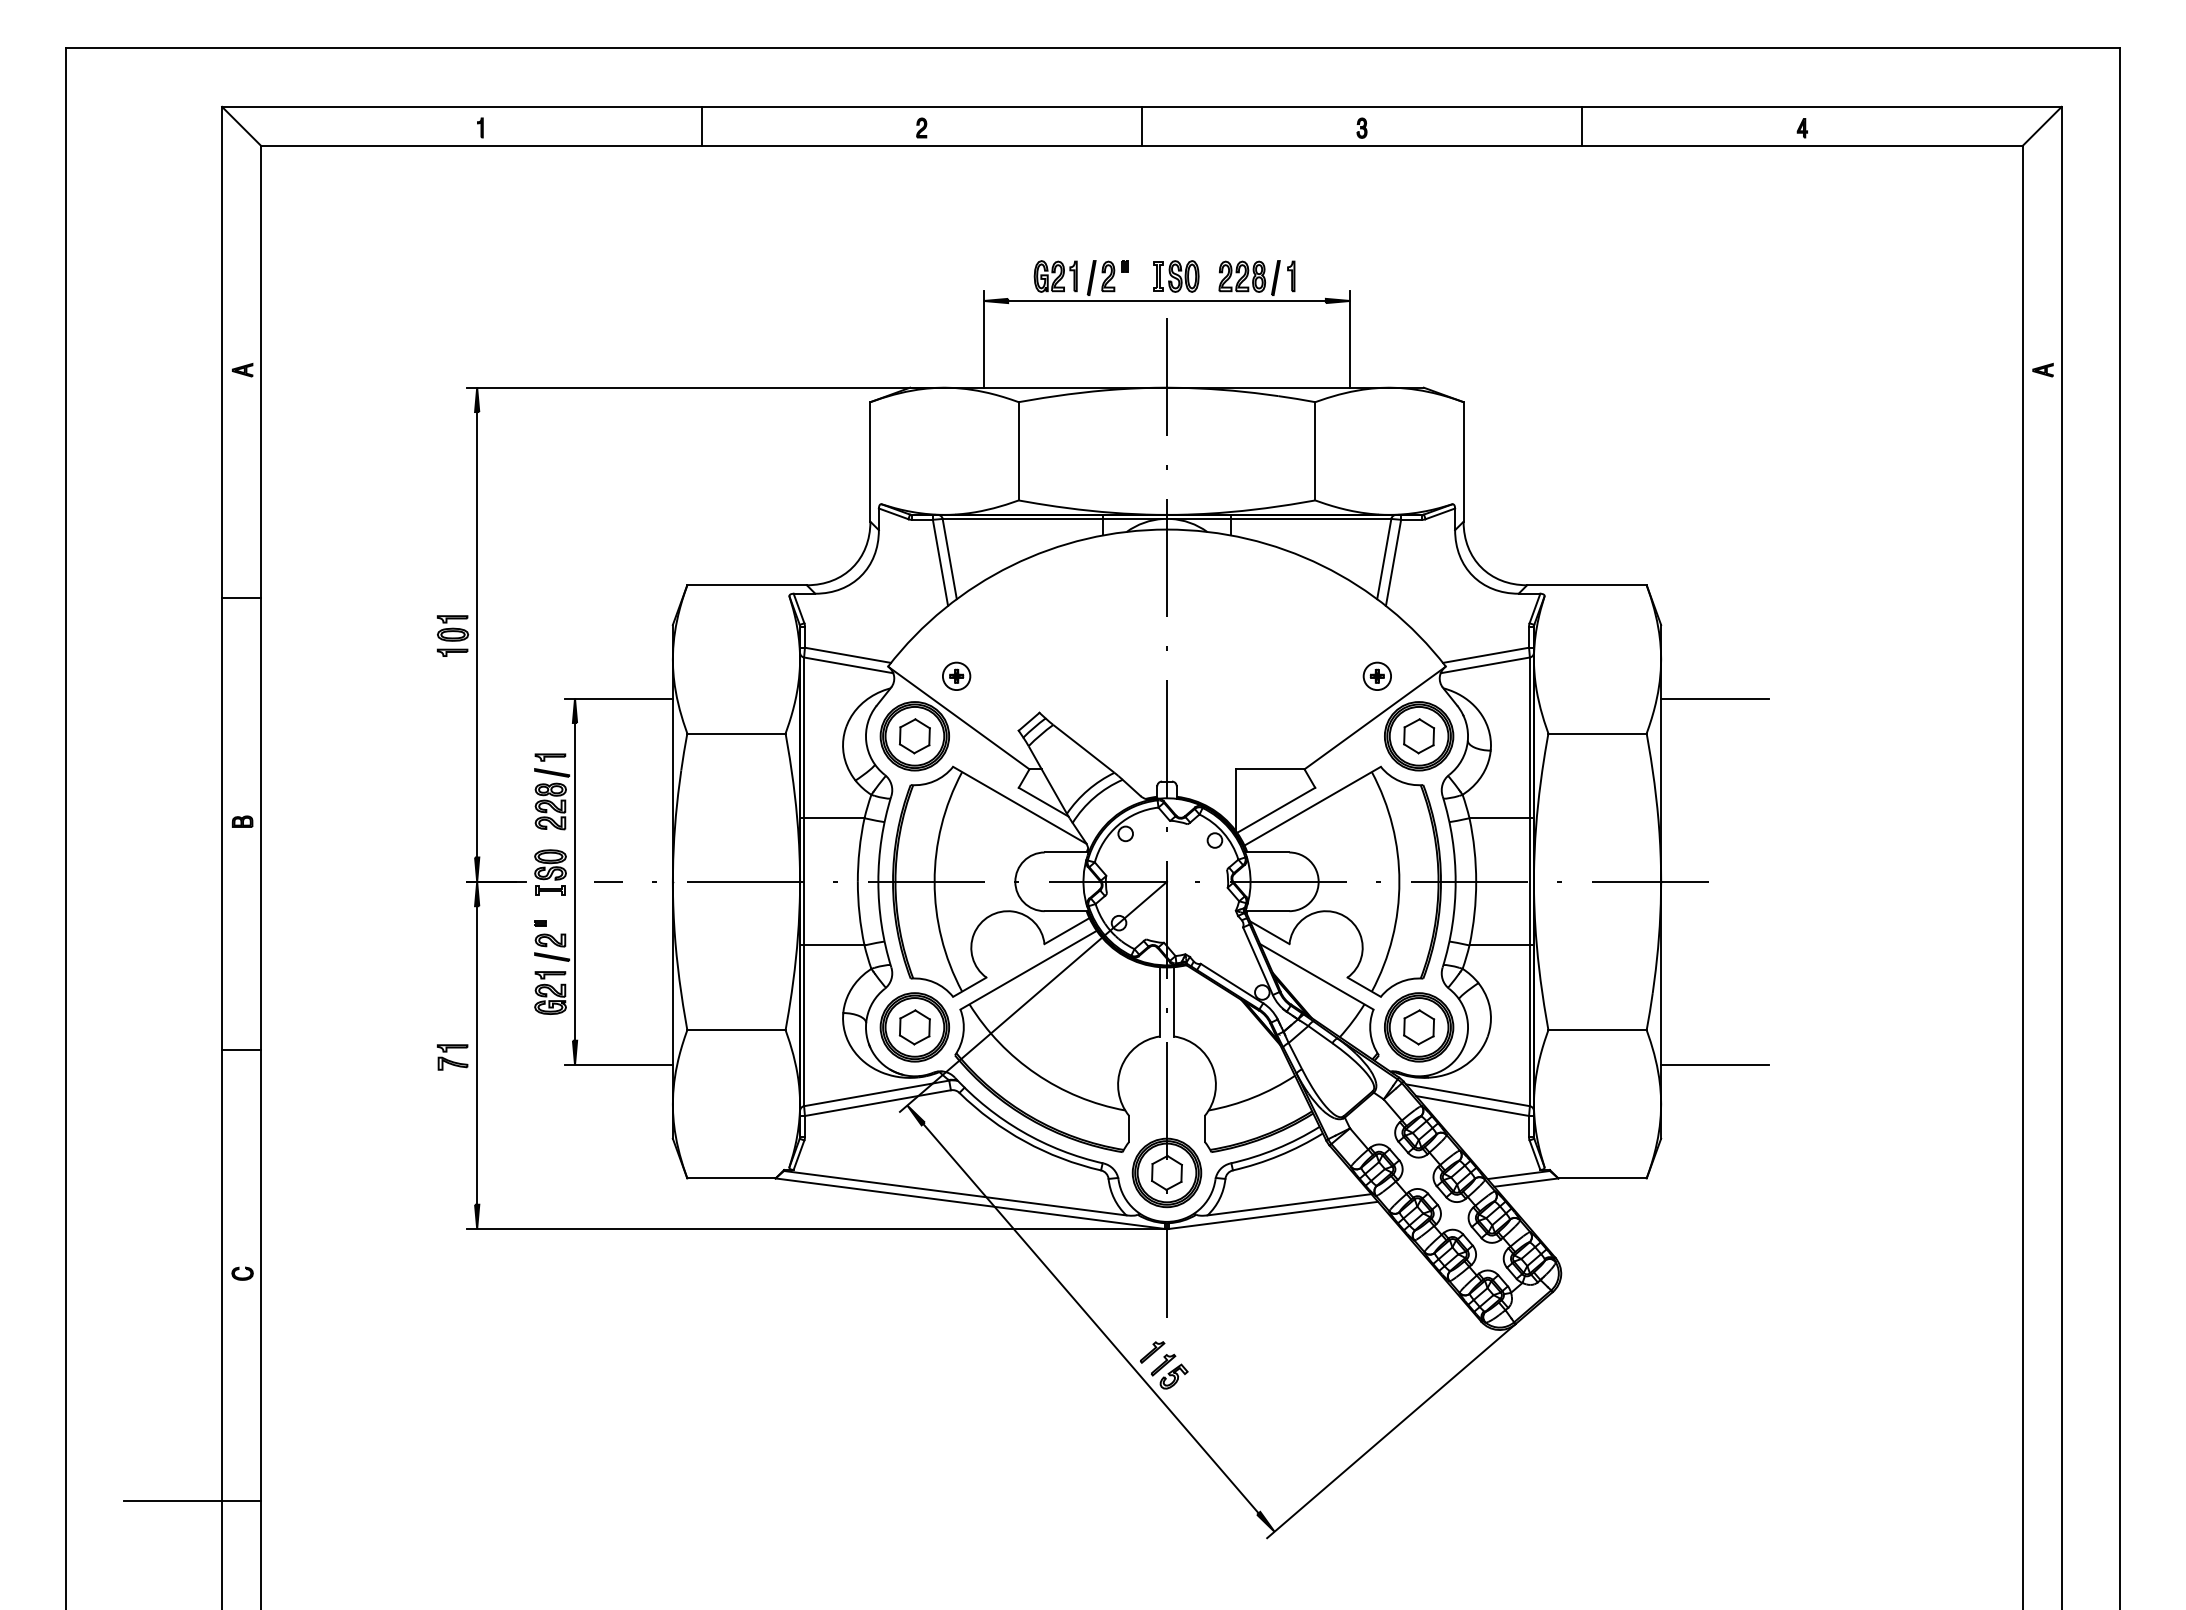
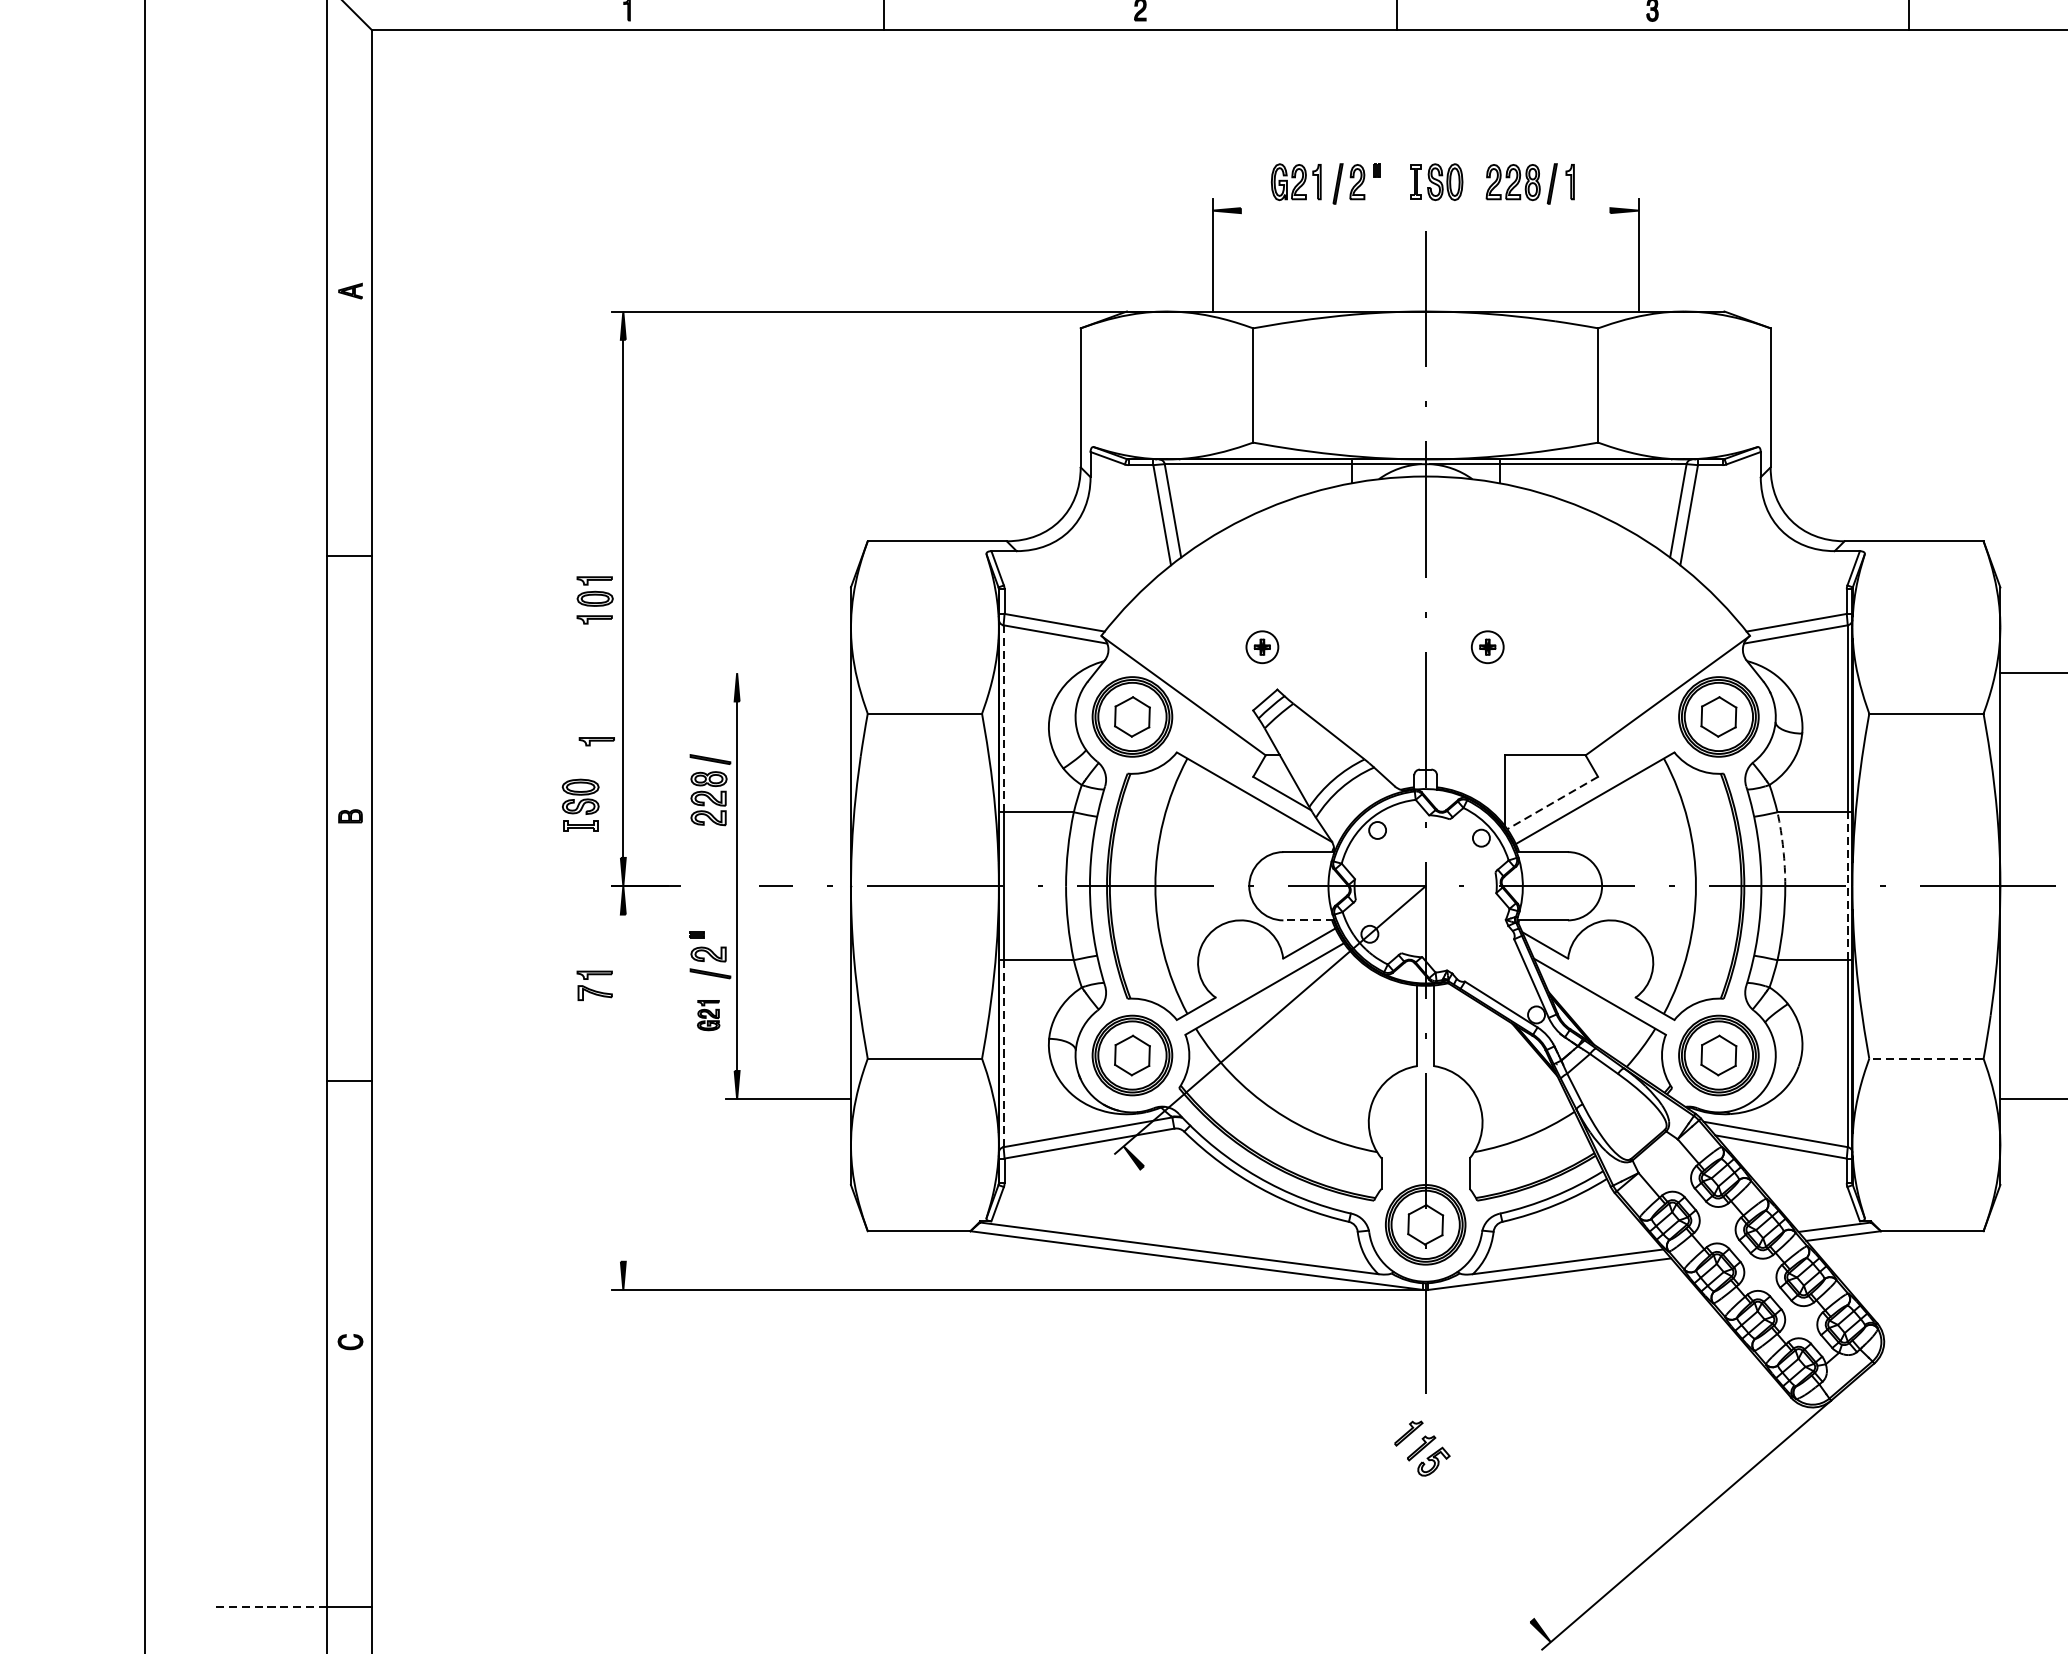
line: (1166, 300) -> (1425, 210), removed
part: (956, 675) -> (1262, 646), moved
part: (1376, 675) -> (1486, 646), moved
line: (618, 698) -> (787, 672), removed
line: (804, 737) -> (1004, 718), solid -> dashed
part: (550, 757) -> (596, 741), moved
line: (1275, 810) -> (1551, 803), solid -> dashed
arc: (1474, 849) -> (1783, 848), solid -> dashed
part: (550, 872) -> (580, 805), moved
line: (1529, 881) -> (1847, 885), solid -> dashed
line: (1066, 911) -> (1308, 920), solid -> dashed
part: (550, 992) -> (708, 1014), size x0.6
line: (804, 1025) -> (1004, 1053), solid -> dashed
line: (1597, 1030) -> (1926, 1059), solid -> dashed
line: (477, 1055) -> (623, 1088), removed
part: (452, 1057) -> (594, 985), moved
line: (1090, 1318) -> (1336, 1394), removed
line: (173, 1501) -> (270, 1606), solid -> dashed

